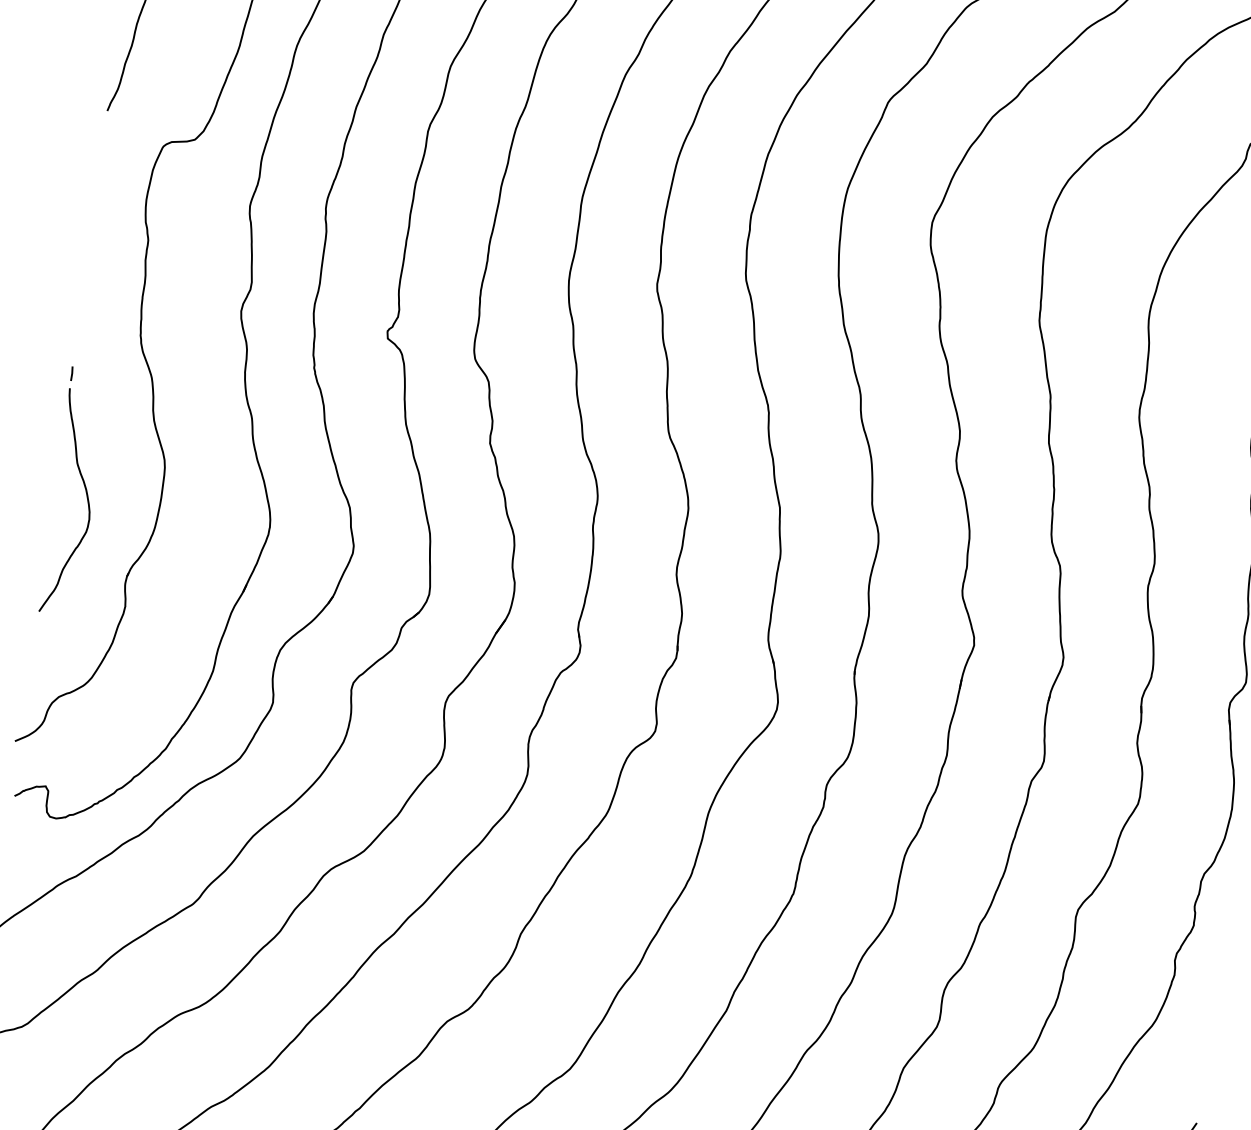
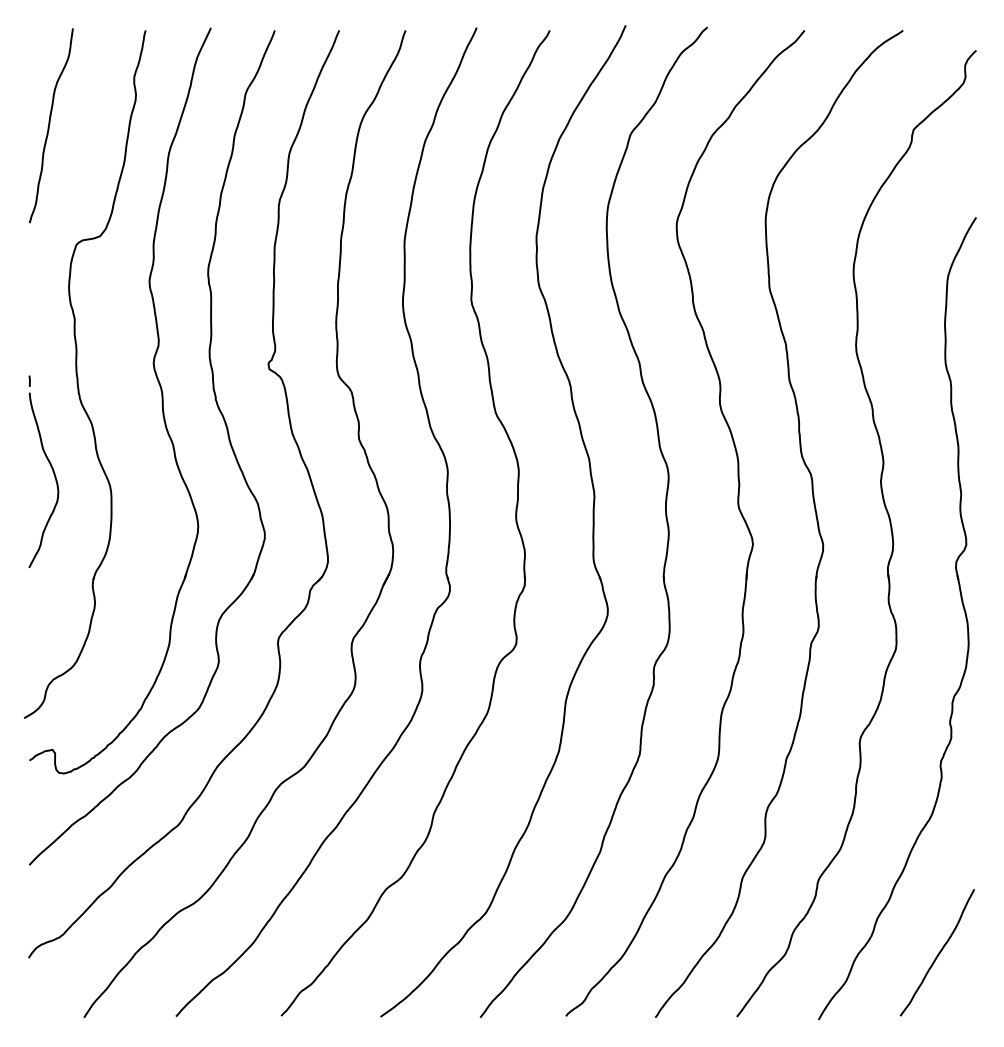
part: (84, 488) -> (51, 468), moved

